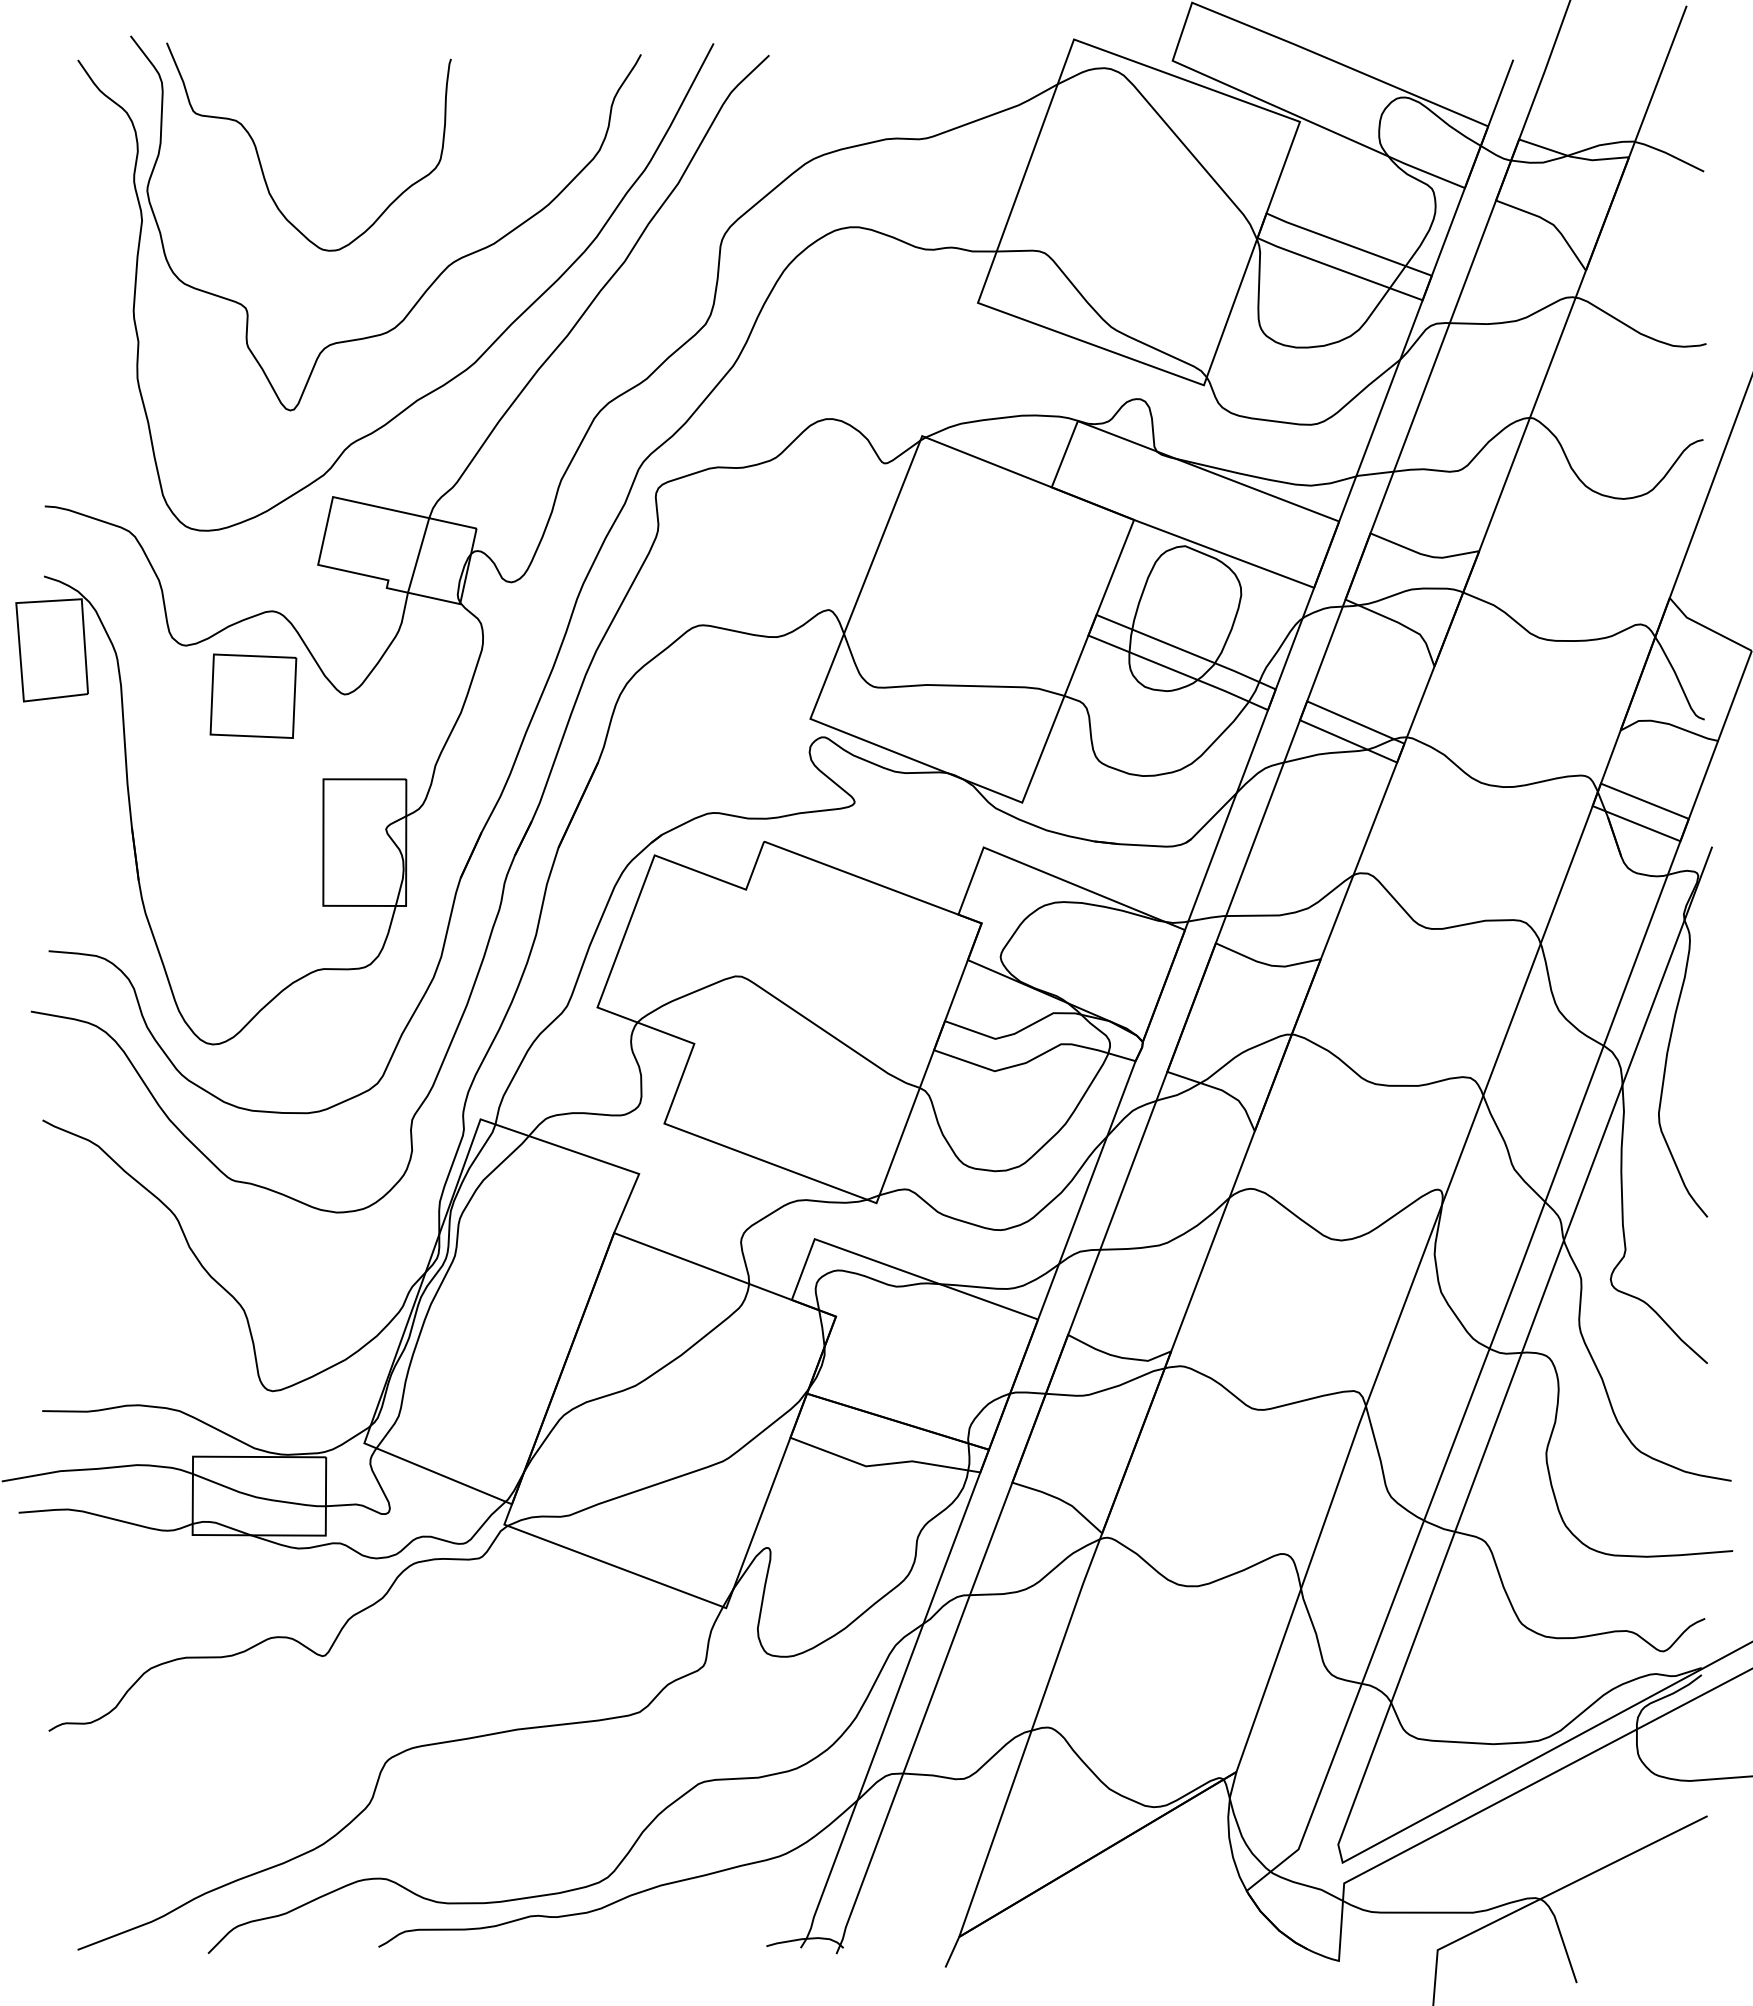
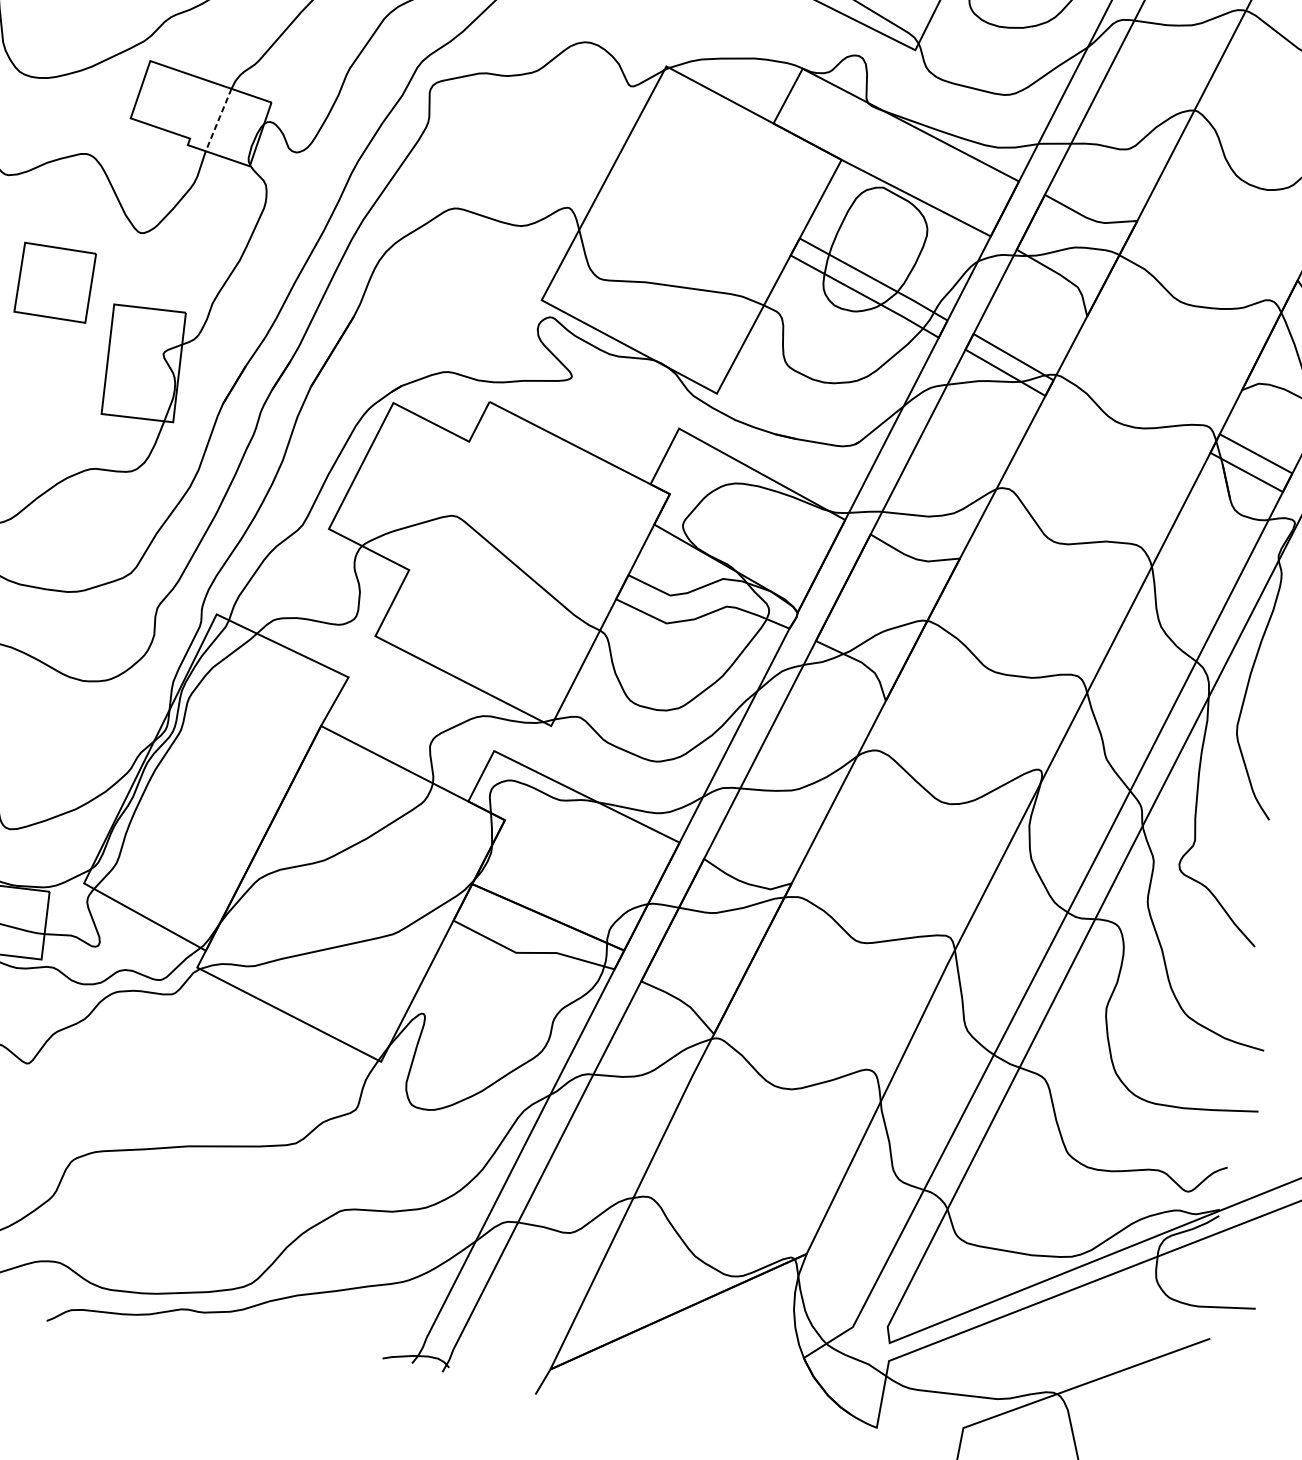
line: (418, 555) -> (218, 120), solid -> dashed
part: (253, 695) -> (55, 282), moved

